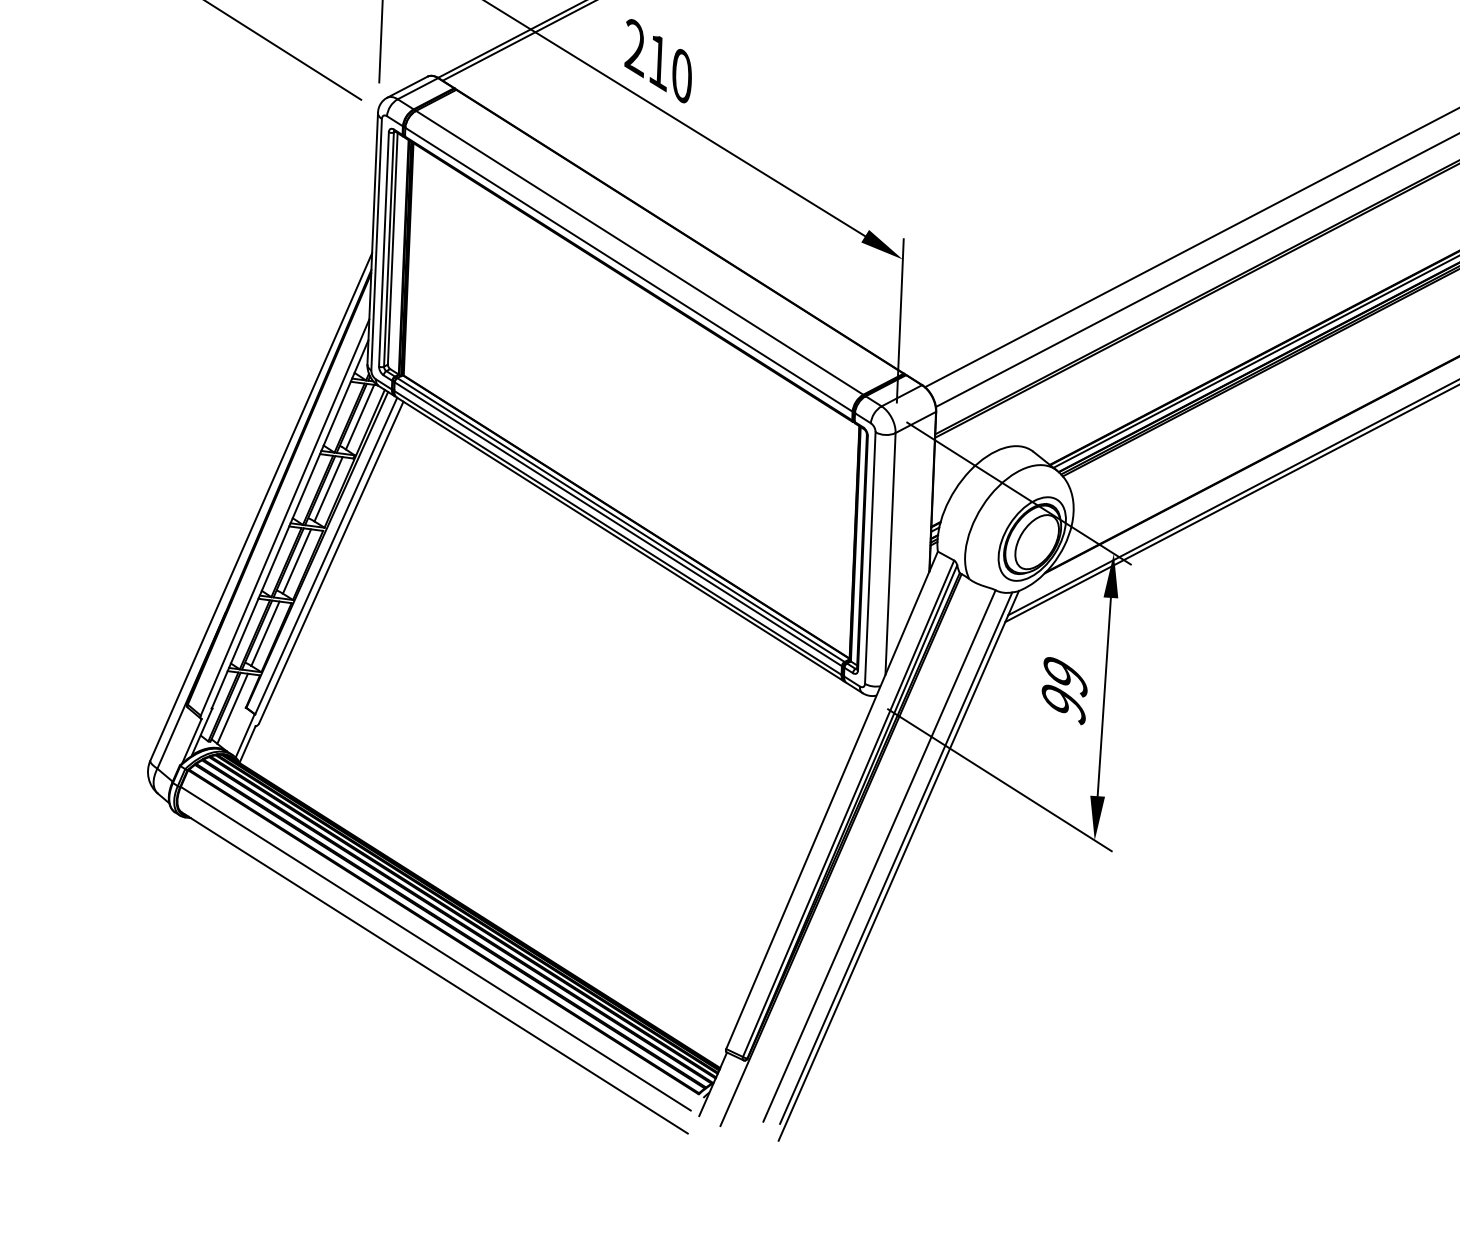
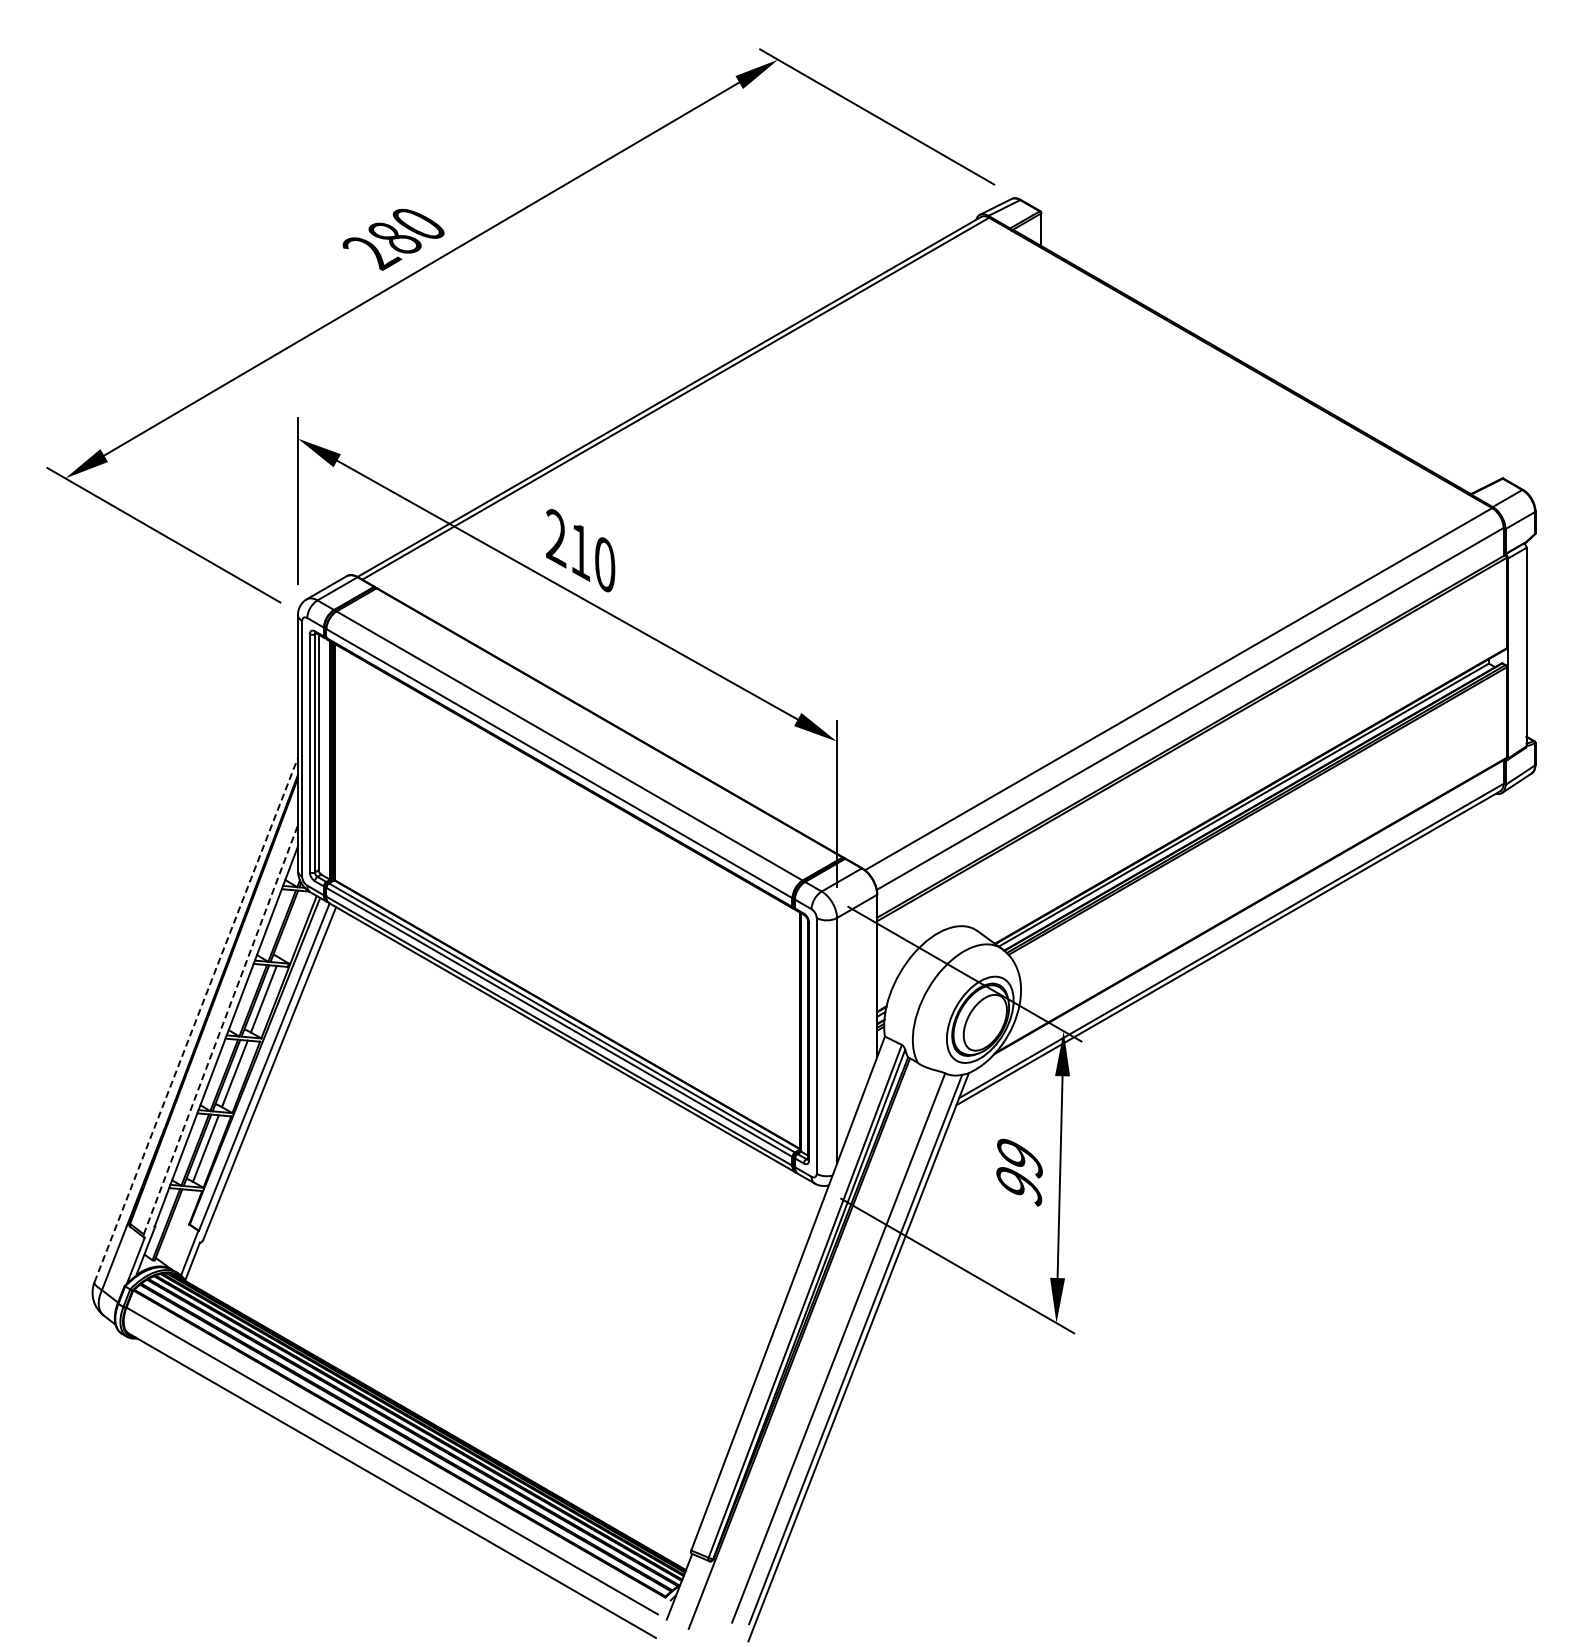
line: (359, 416) -> (292, 924), removed
line: (261, 506) -> (196, 1019), solid -> dashed
line: (284, 517) -> (220, 1029), solid -> dashed
line: (232, 708) -> (175, 1225), removed

